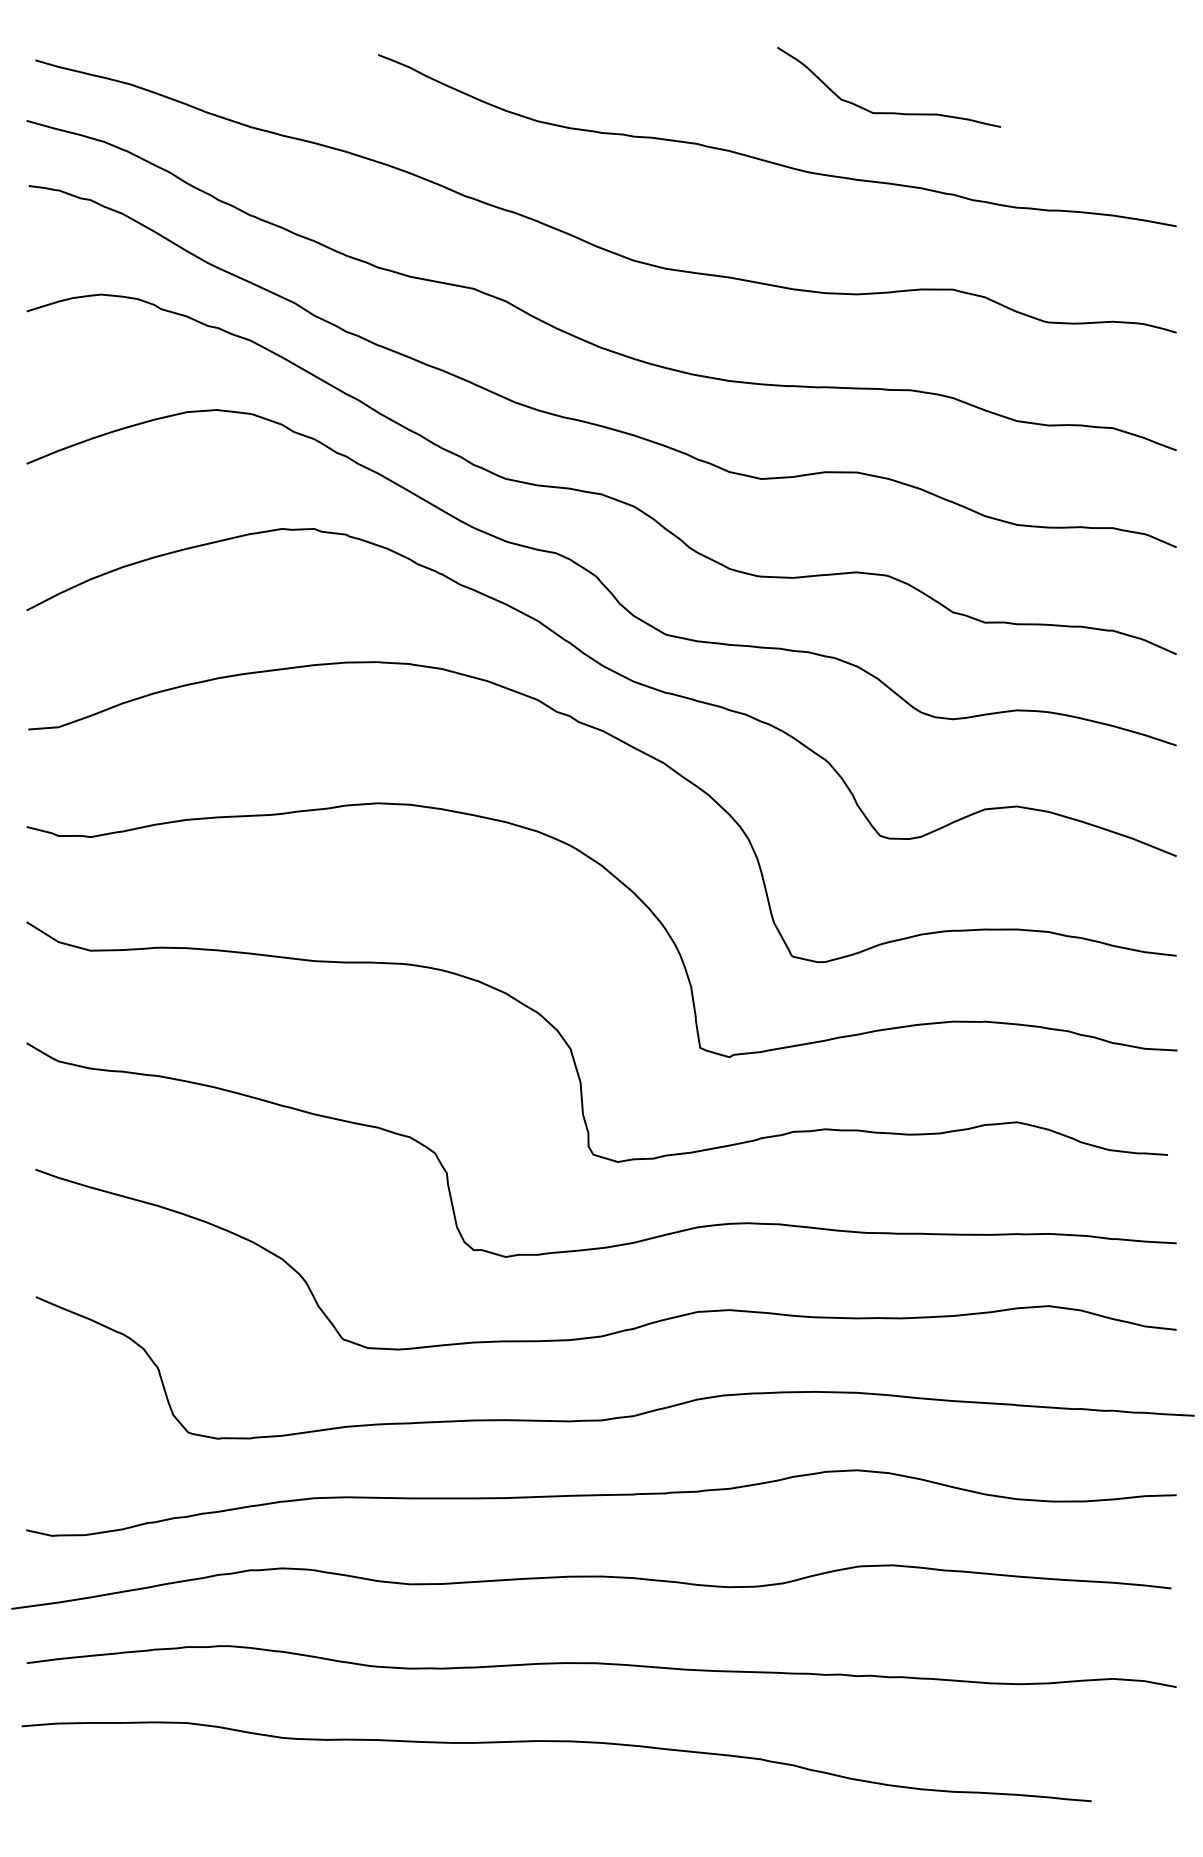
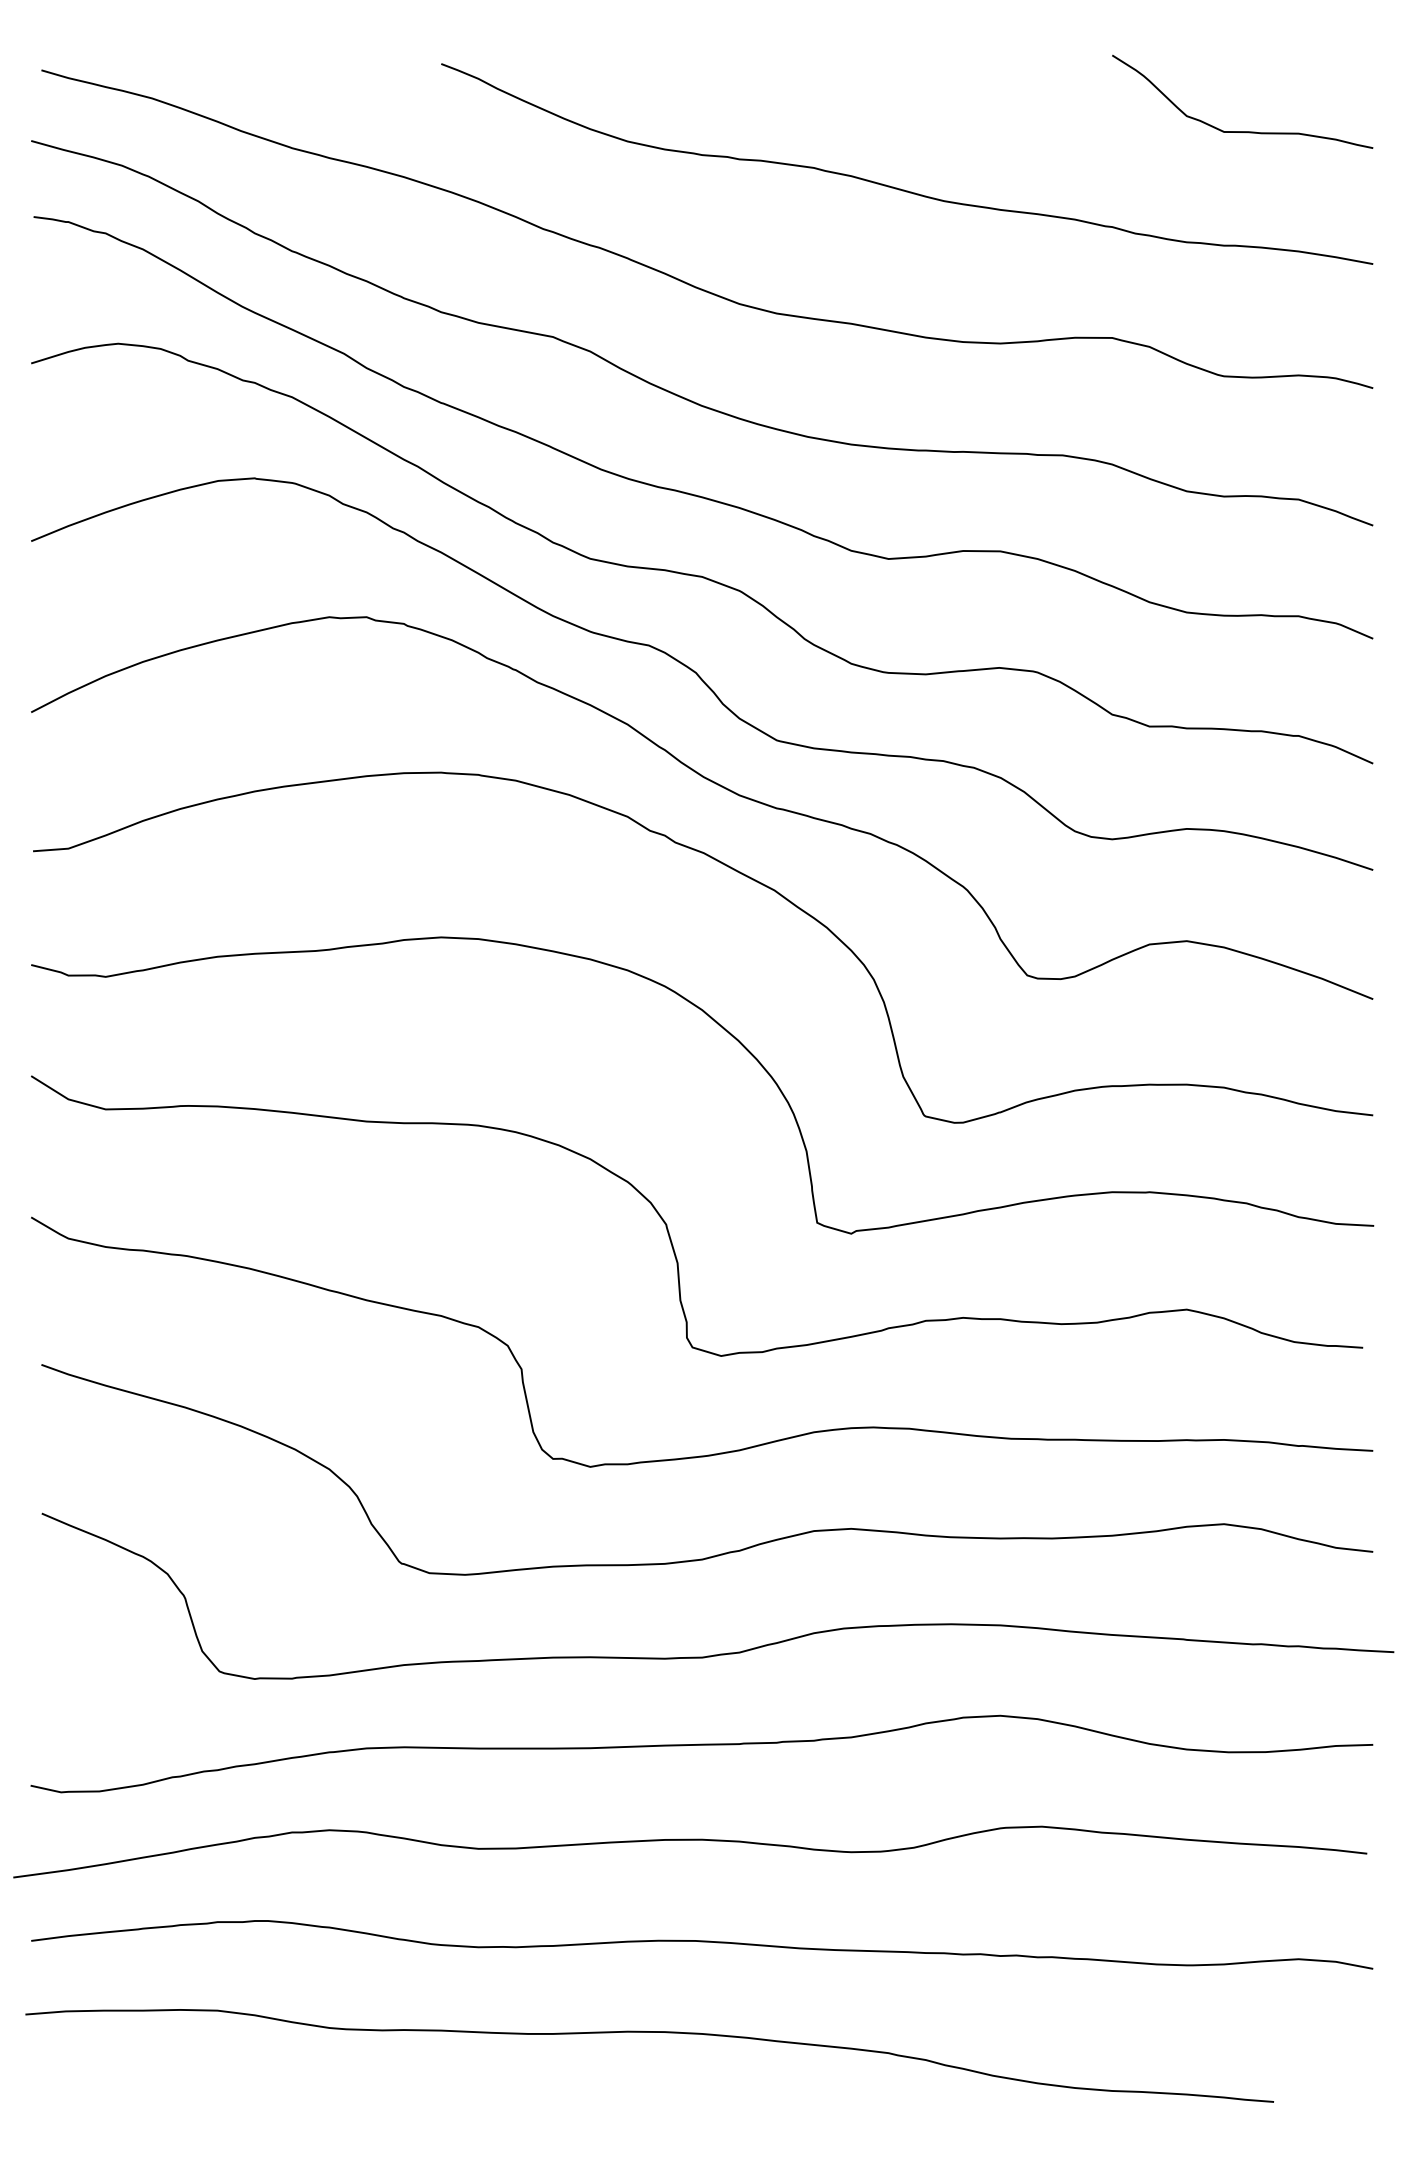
curve: (888, 112) -> (1242, 131), moved

